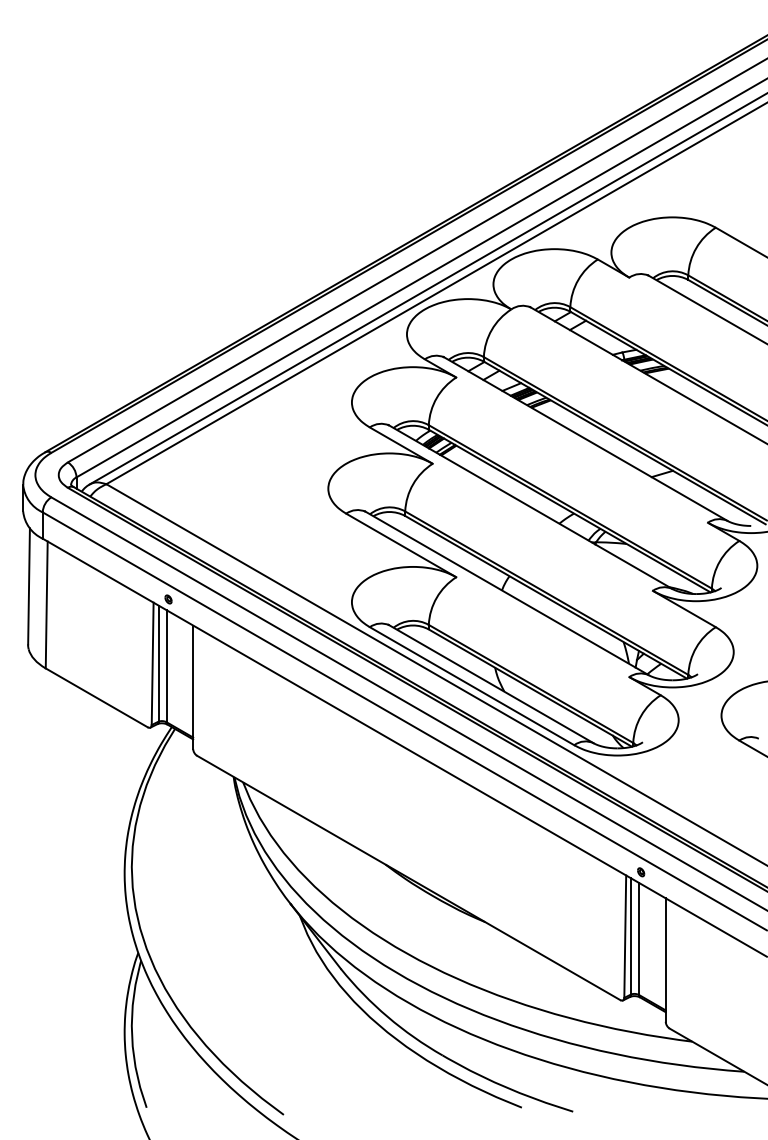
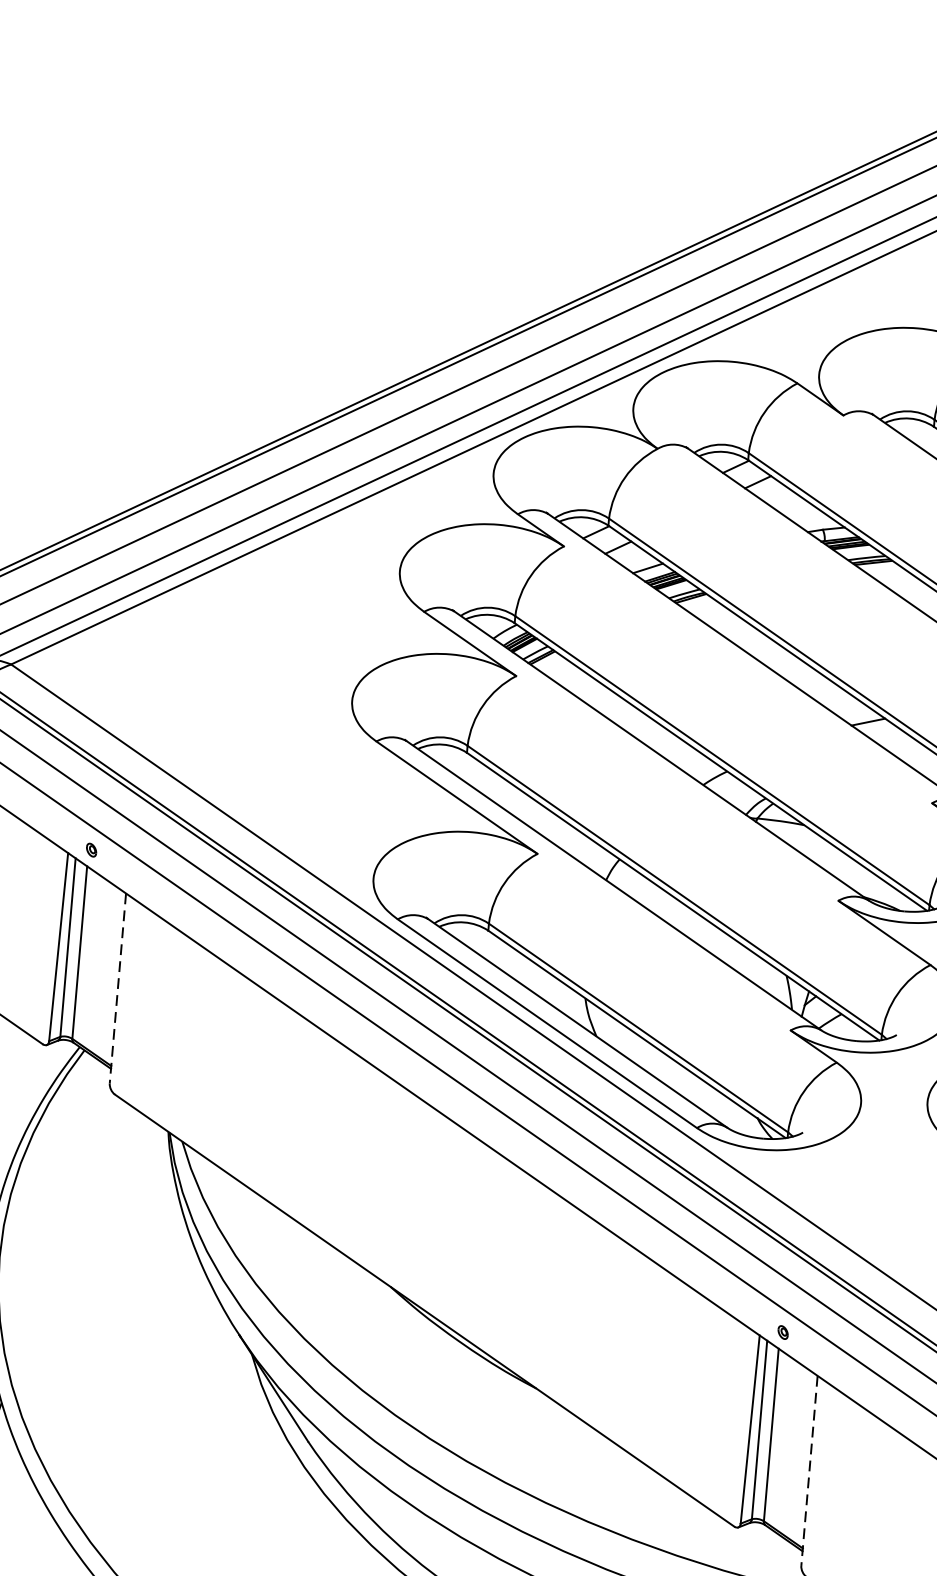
line: (193, 687) -> (118, 988), solid -> dashed
line: (665, 960) -> (809, 1471), solid -> dashed

